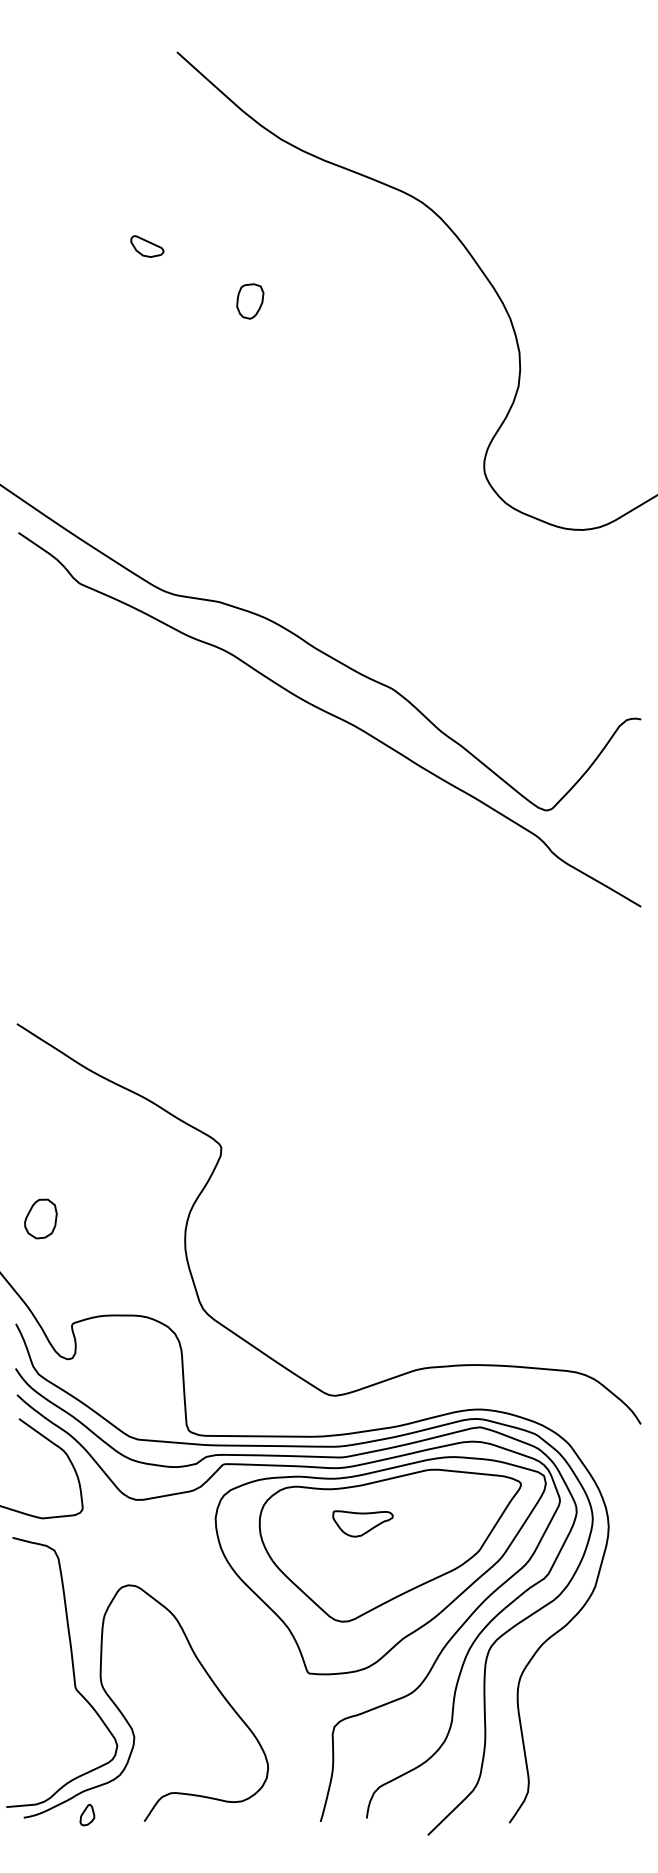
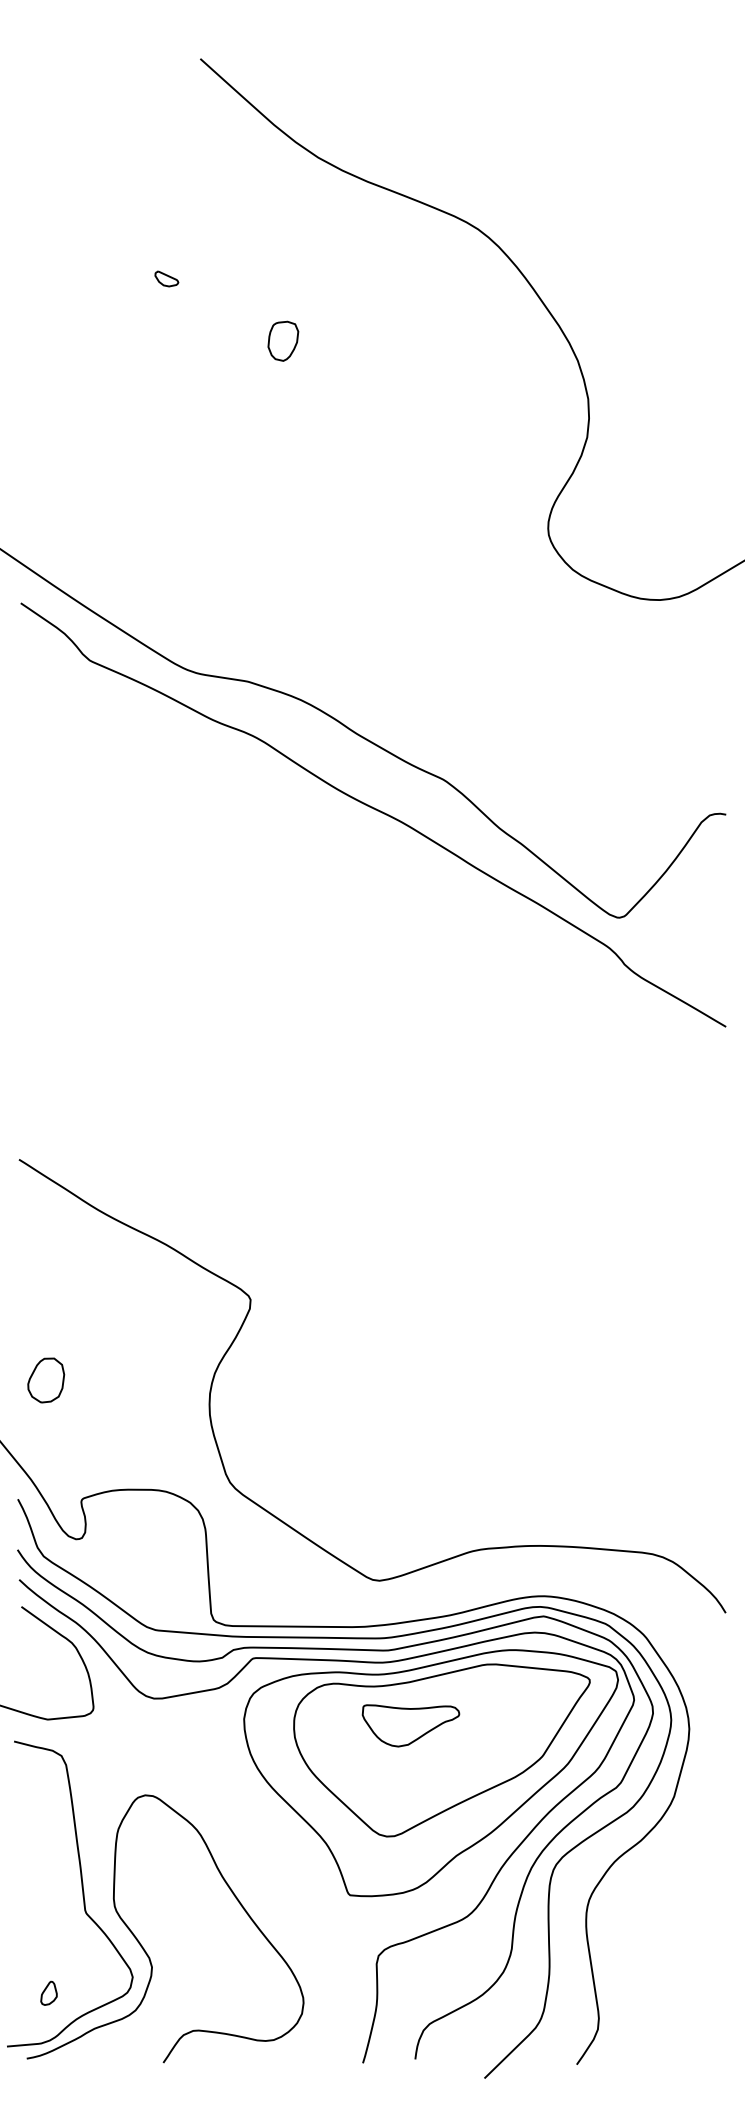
part: (147, 246) -> (166, 279), size x0.62
part: (362, 1523) -> (410, 1725), size x1.43
part: (87, 1815) -> (49, 1993), moved

